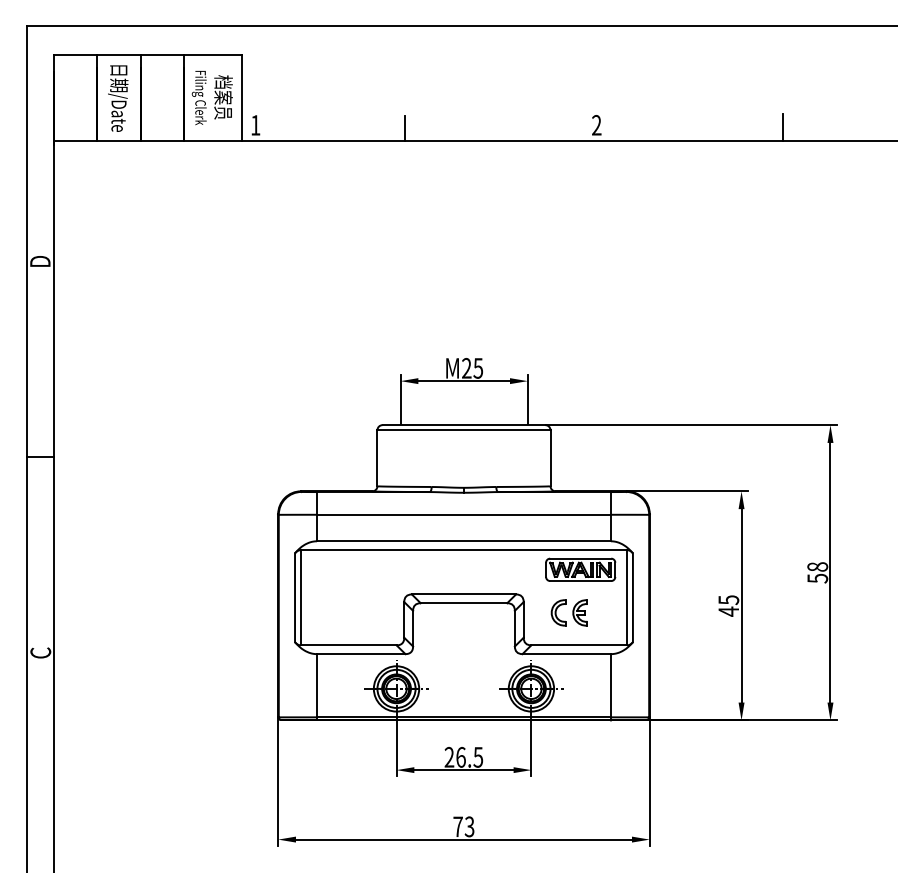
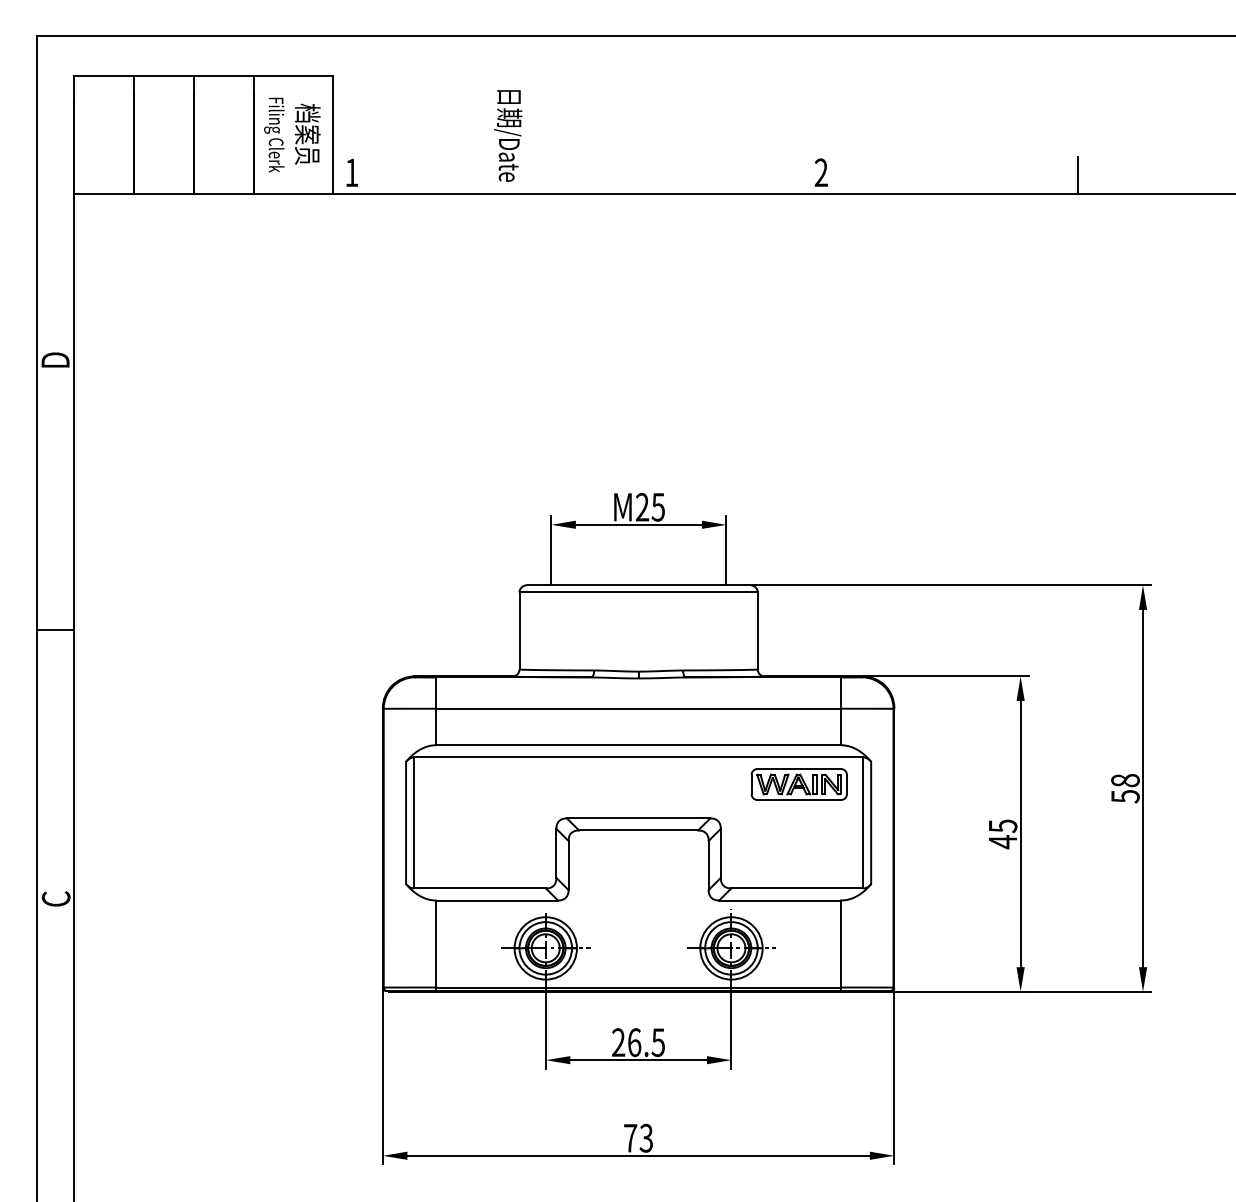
text: (118, 98) -> (508, 135), moved
line: (405, 127) -> (558, 175), removed
part: (568, 612) -> (782, 843), removed

